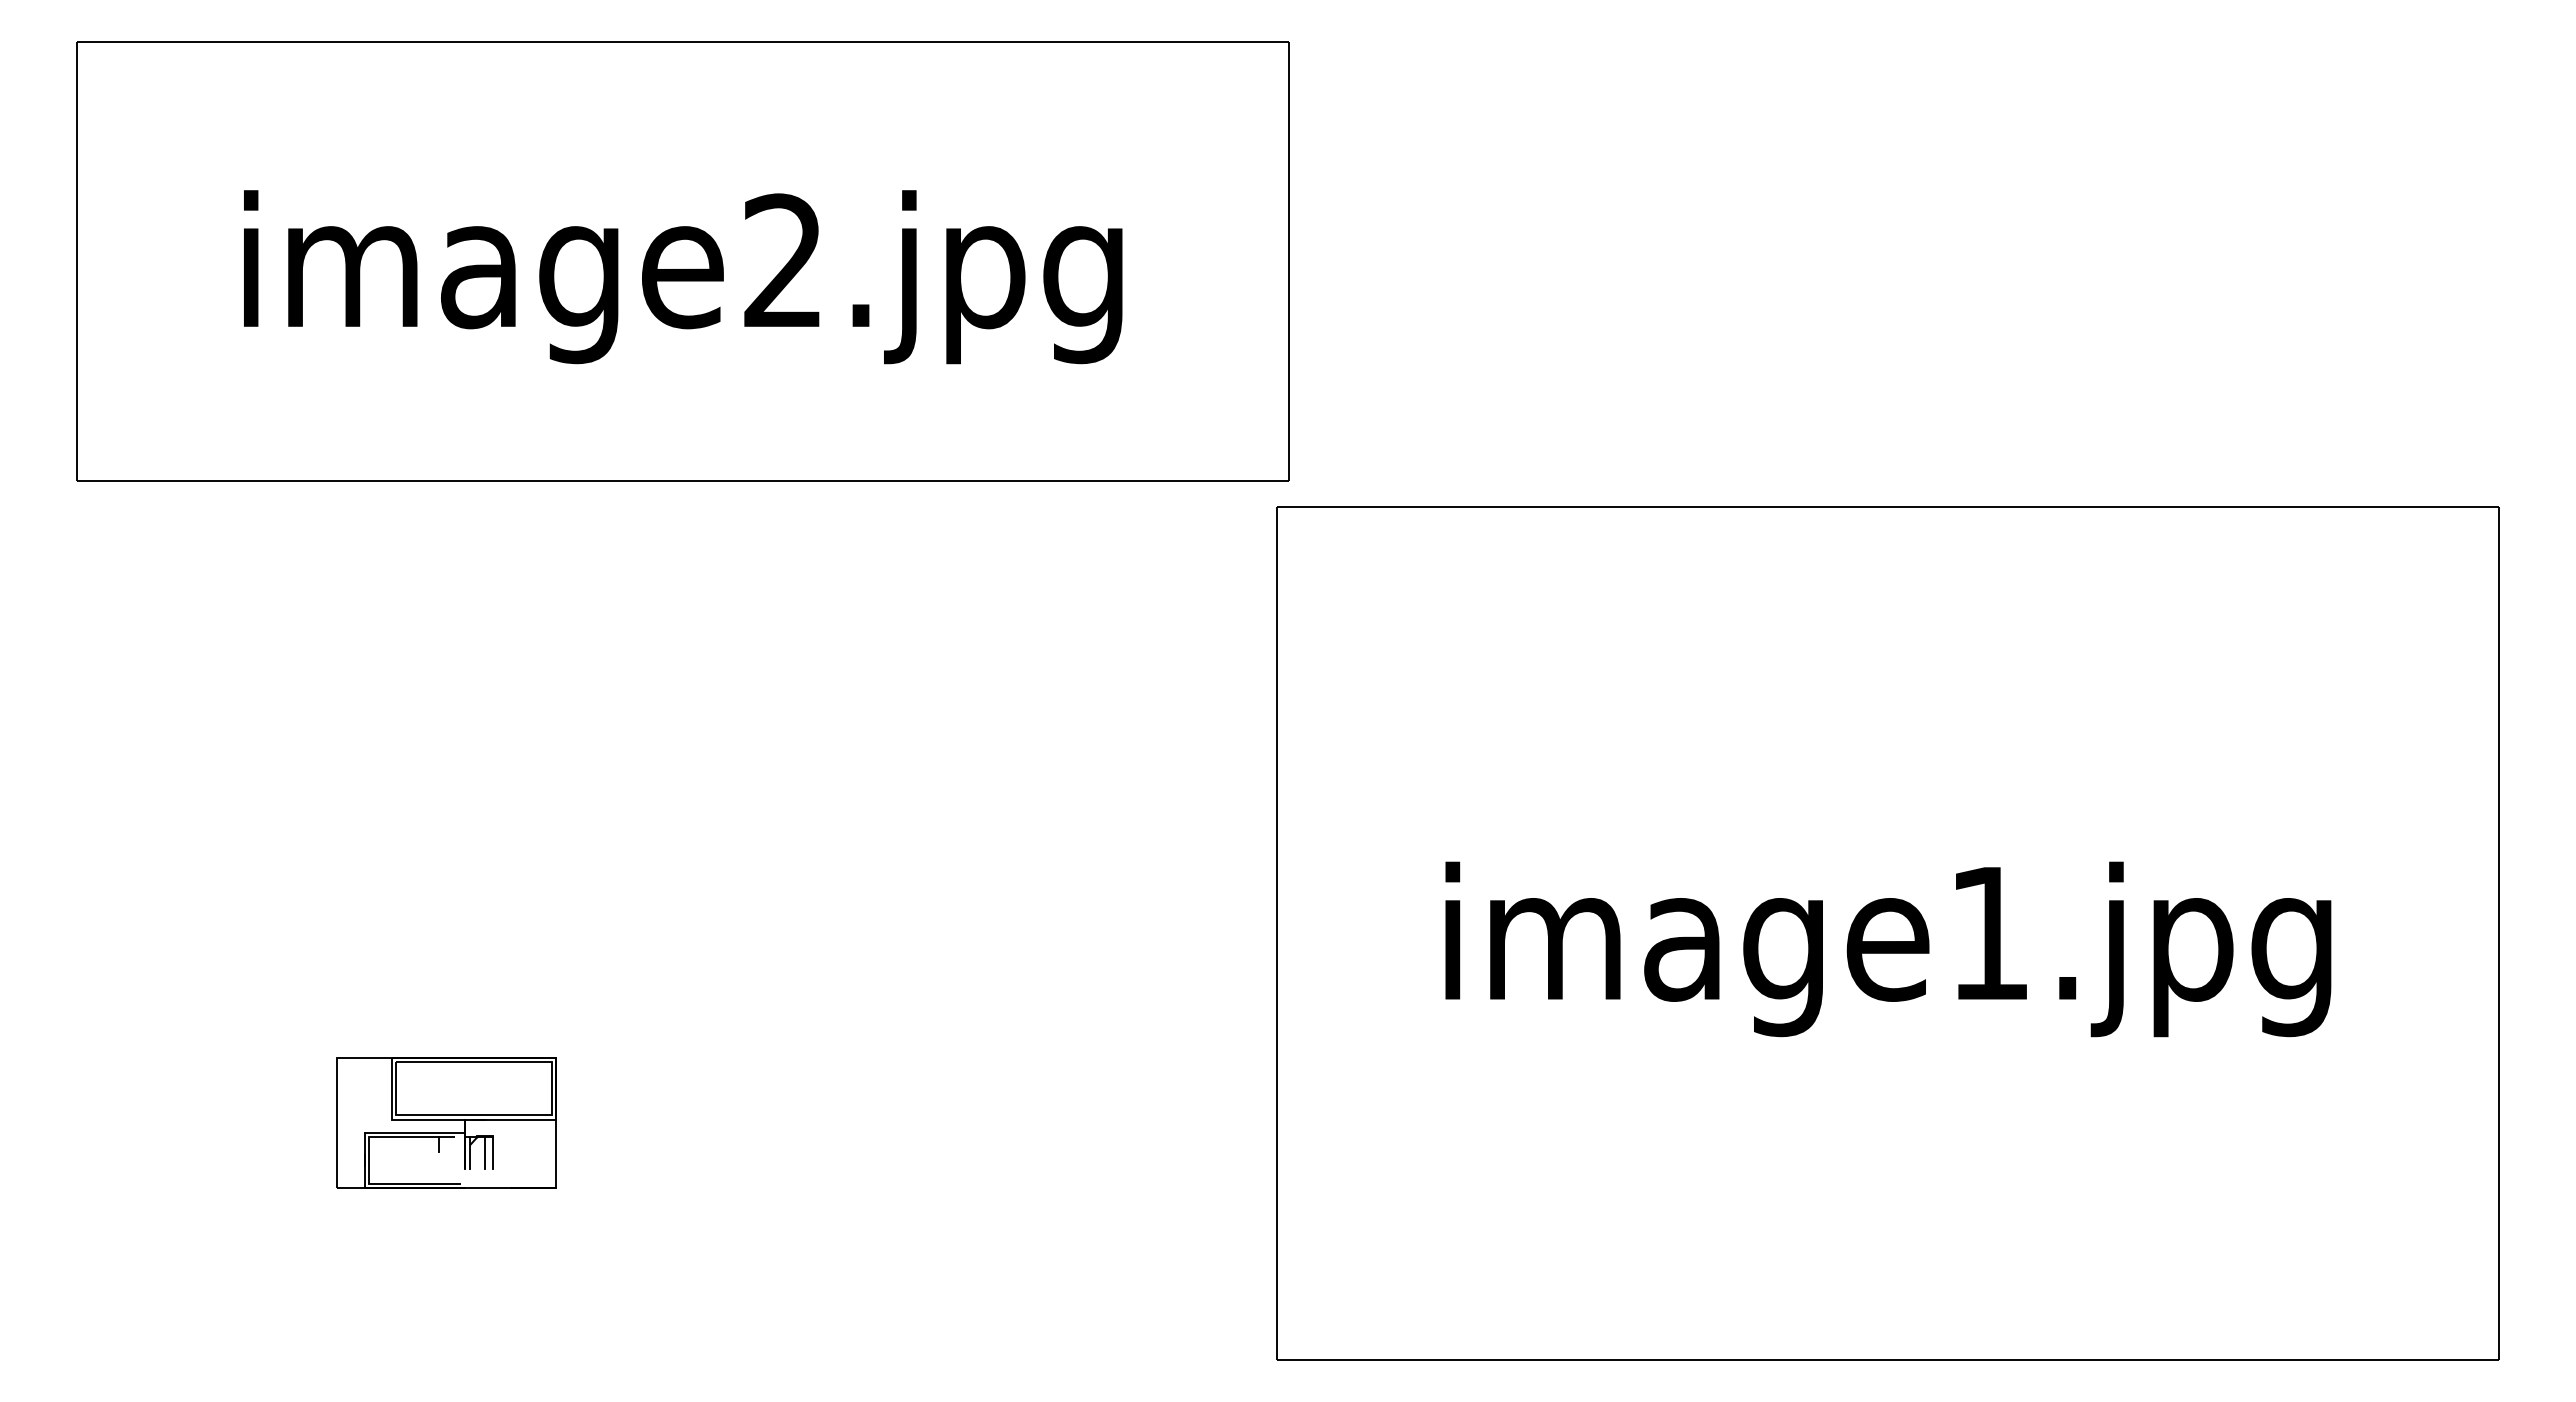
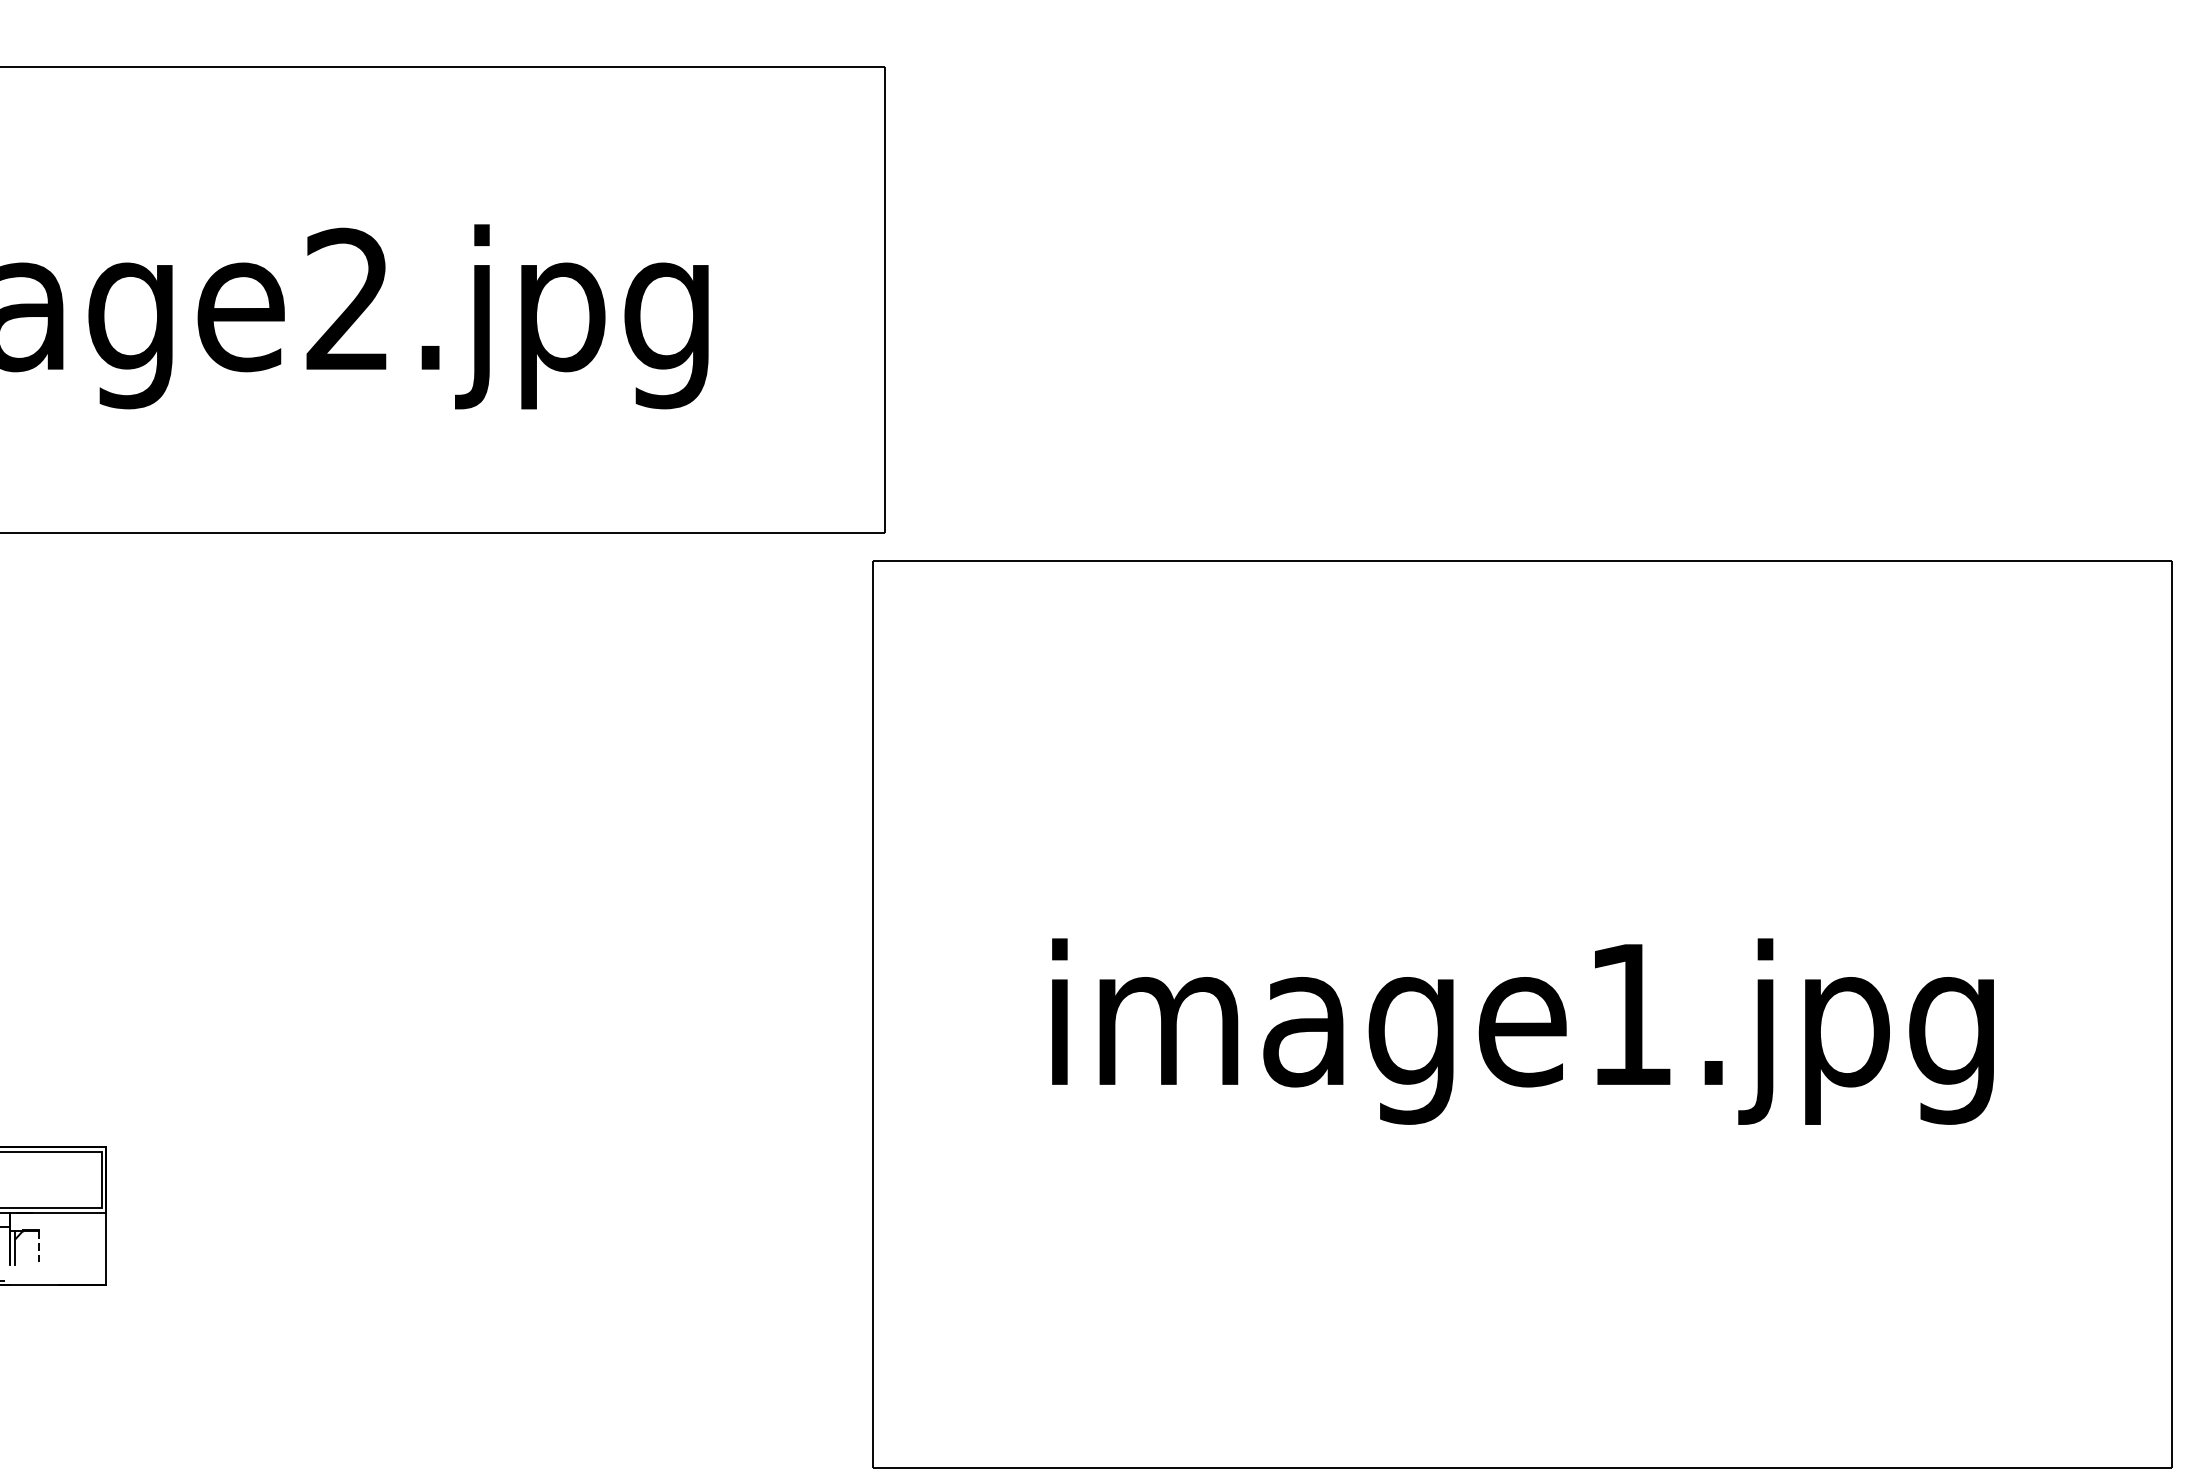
line: (484, 1152) -> (30, 1247), removed
line: (493, 1152) -> (39, 1247), solid -> dashed

